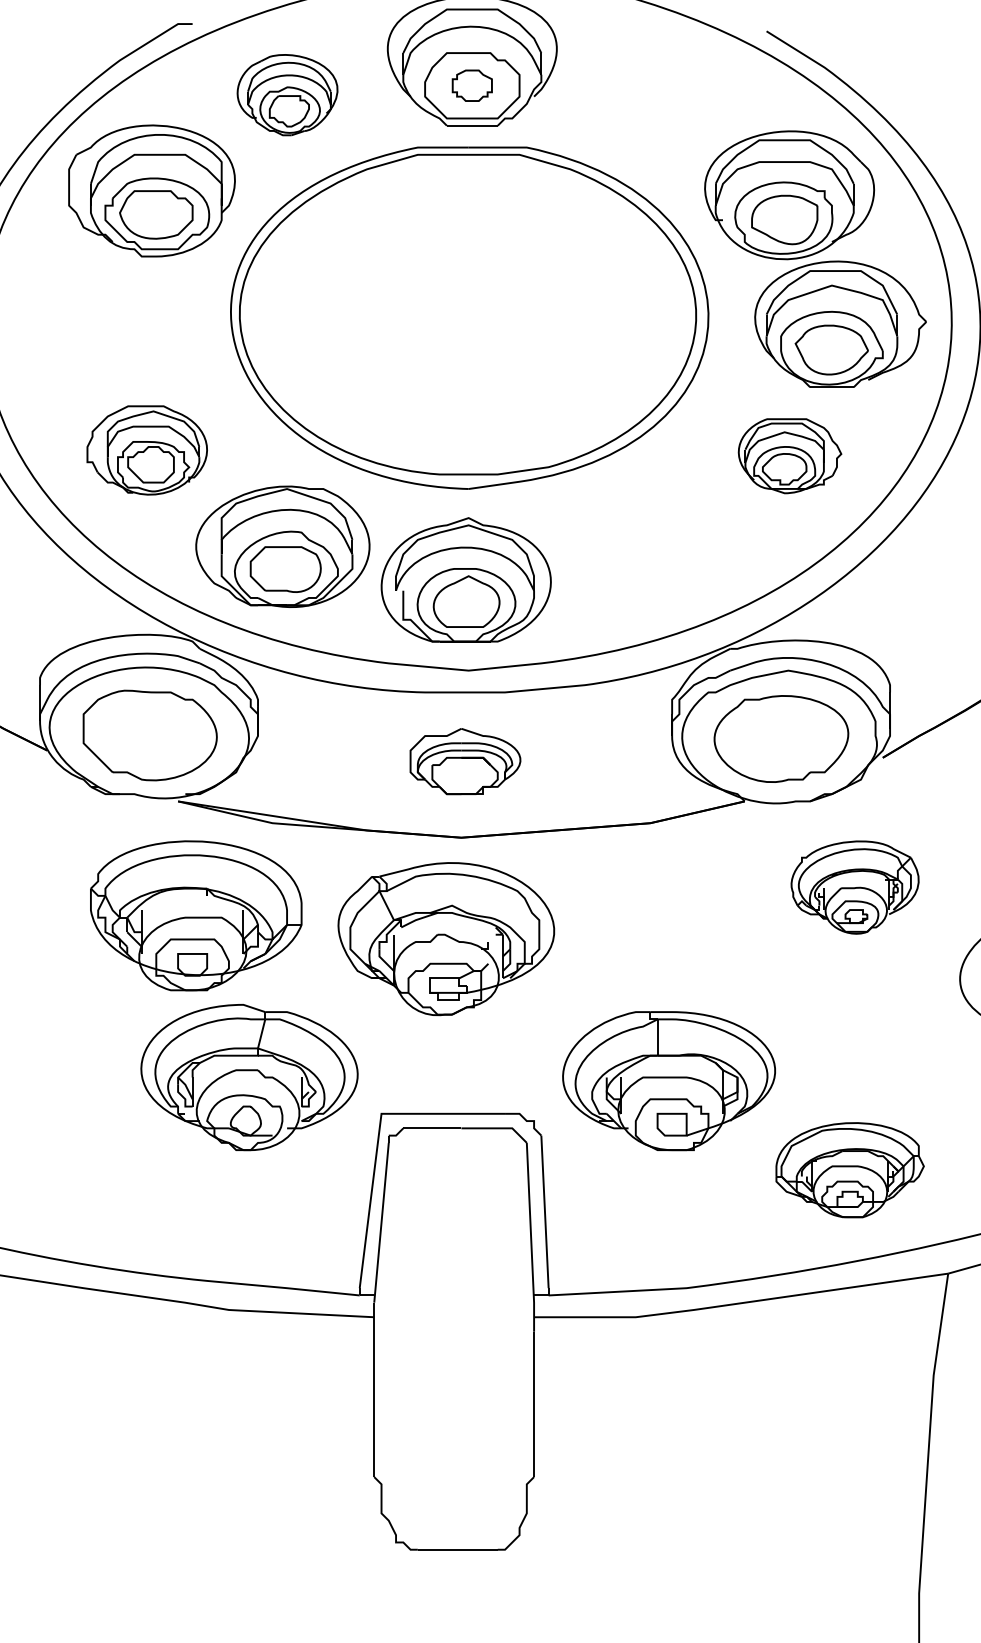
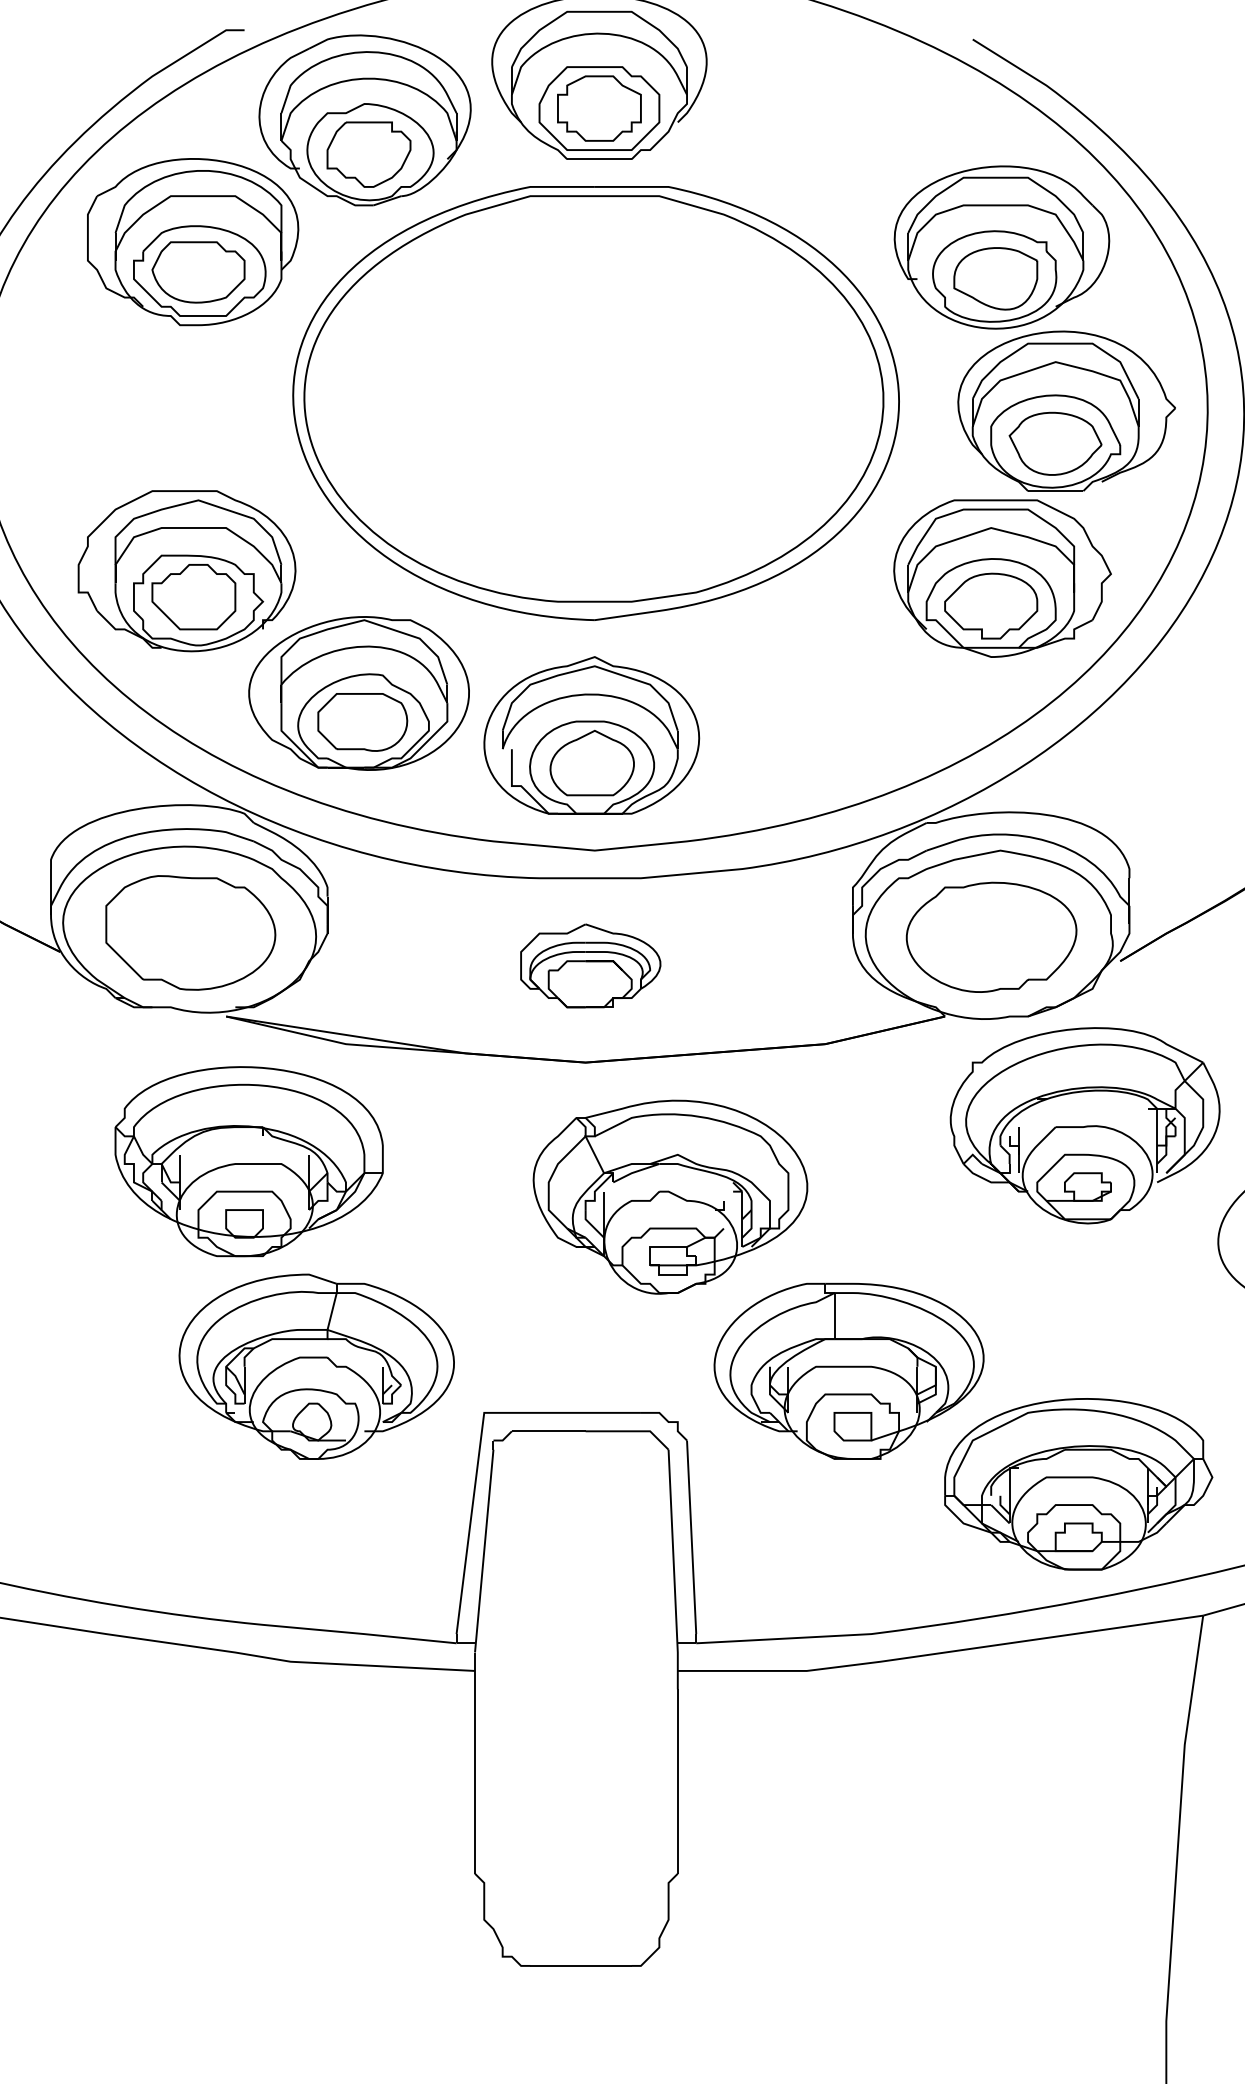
part: (472, 85) -> (599, 108), size x1.67
part: (287, 95) -> (364, 120), size x1.67
part: (146, 450) -> (186, 571), size x1.43
part: (790, 456) -> (1002, 578), size x1.67
part: (854, 887) -> (1084, 1125), size x1.67
part: (446, 938) -> (670, 1196), moved
part: (849, 1170) -> (1078, 1484), size x1.43

